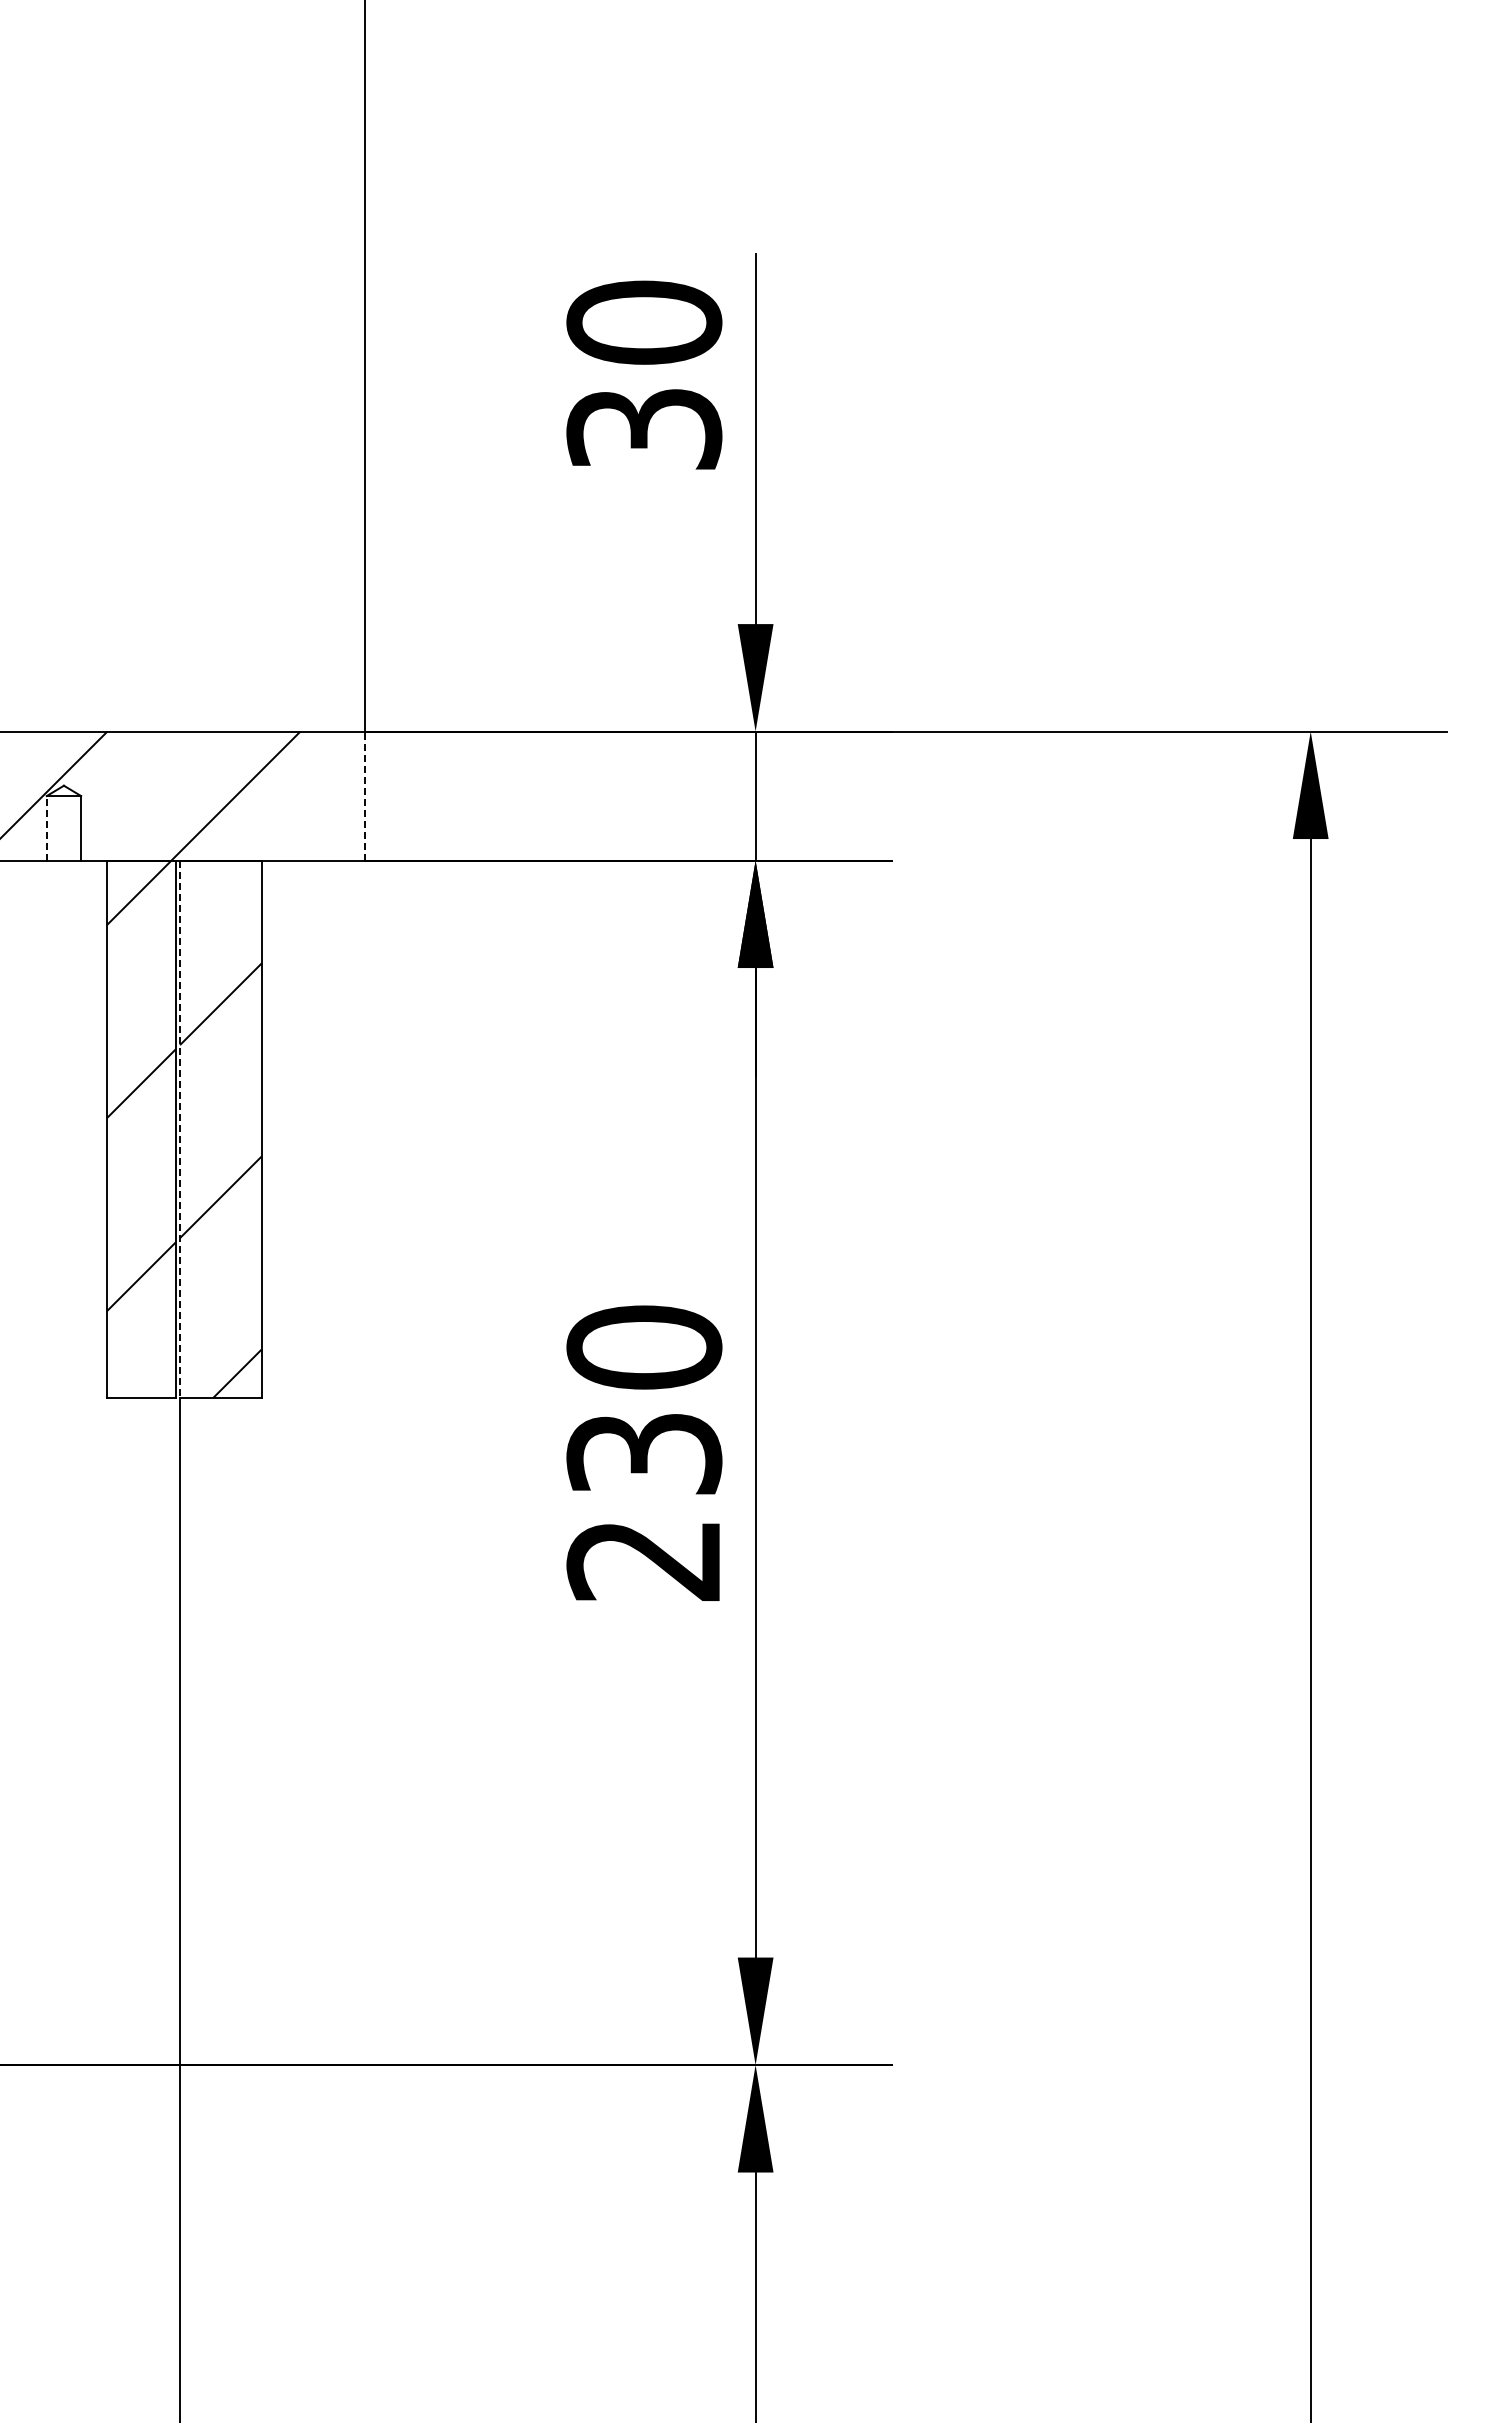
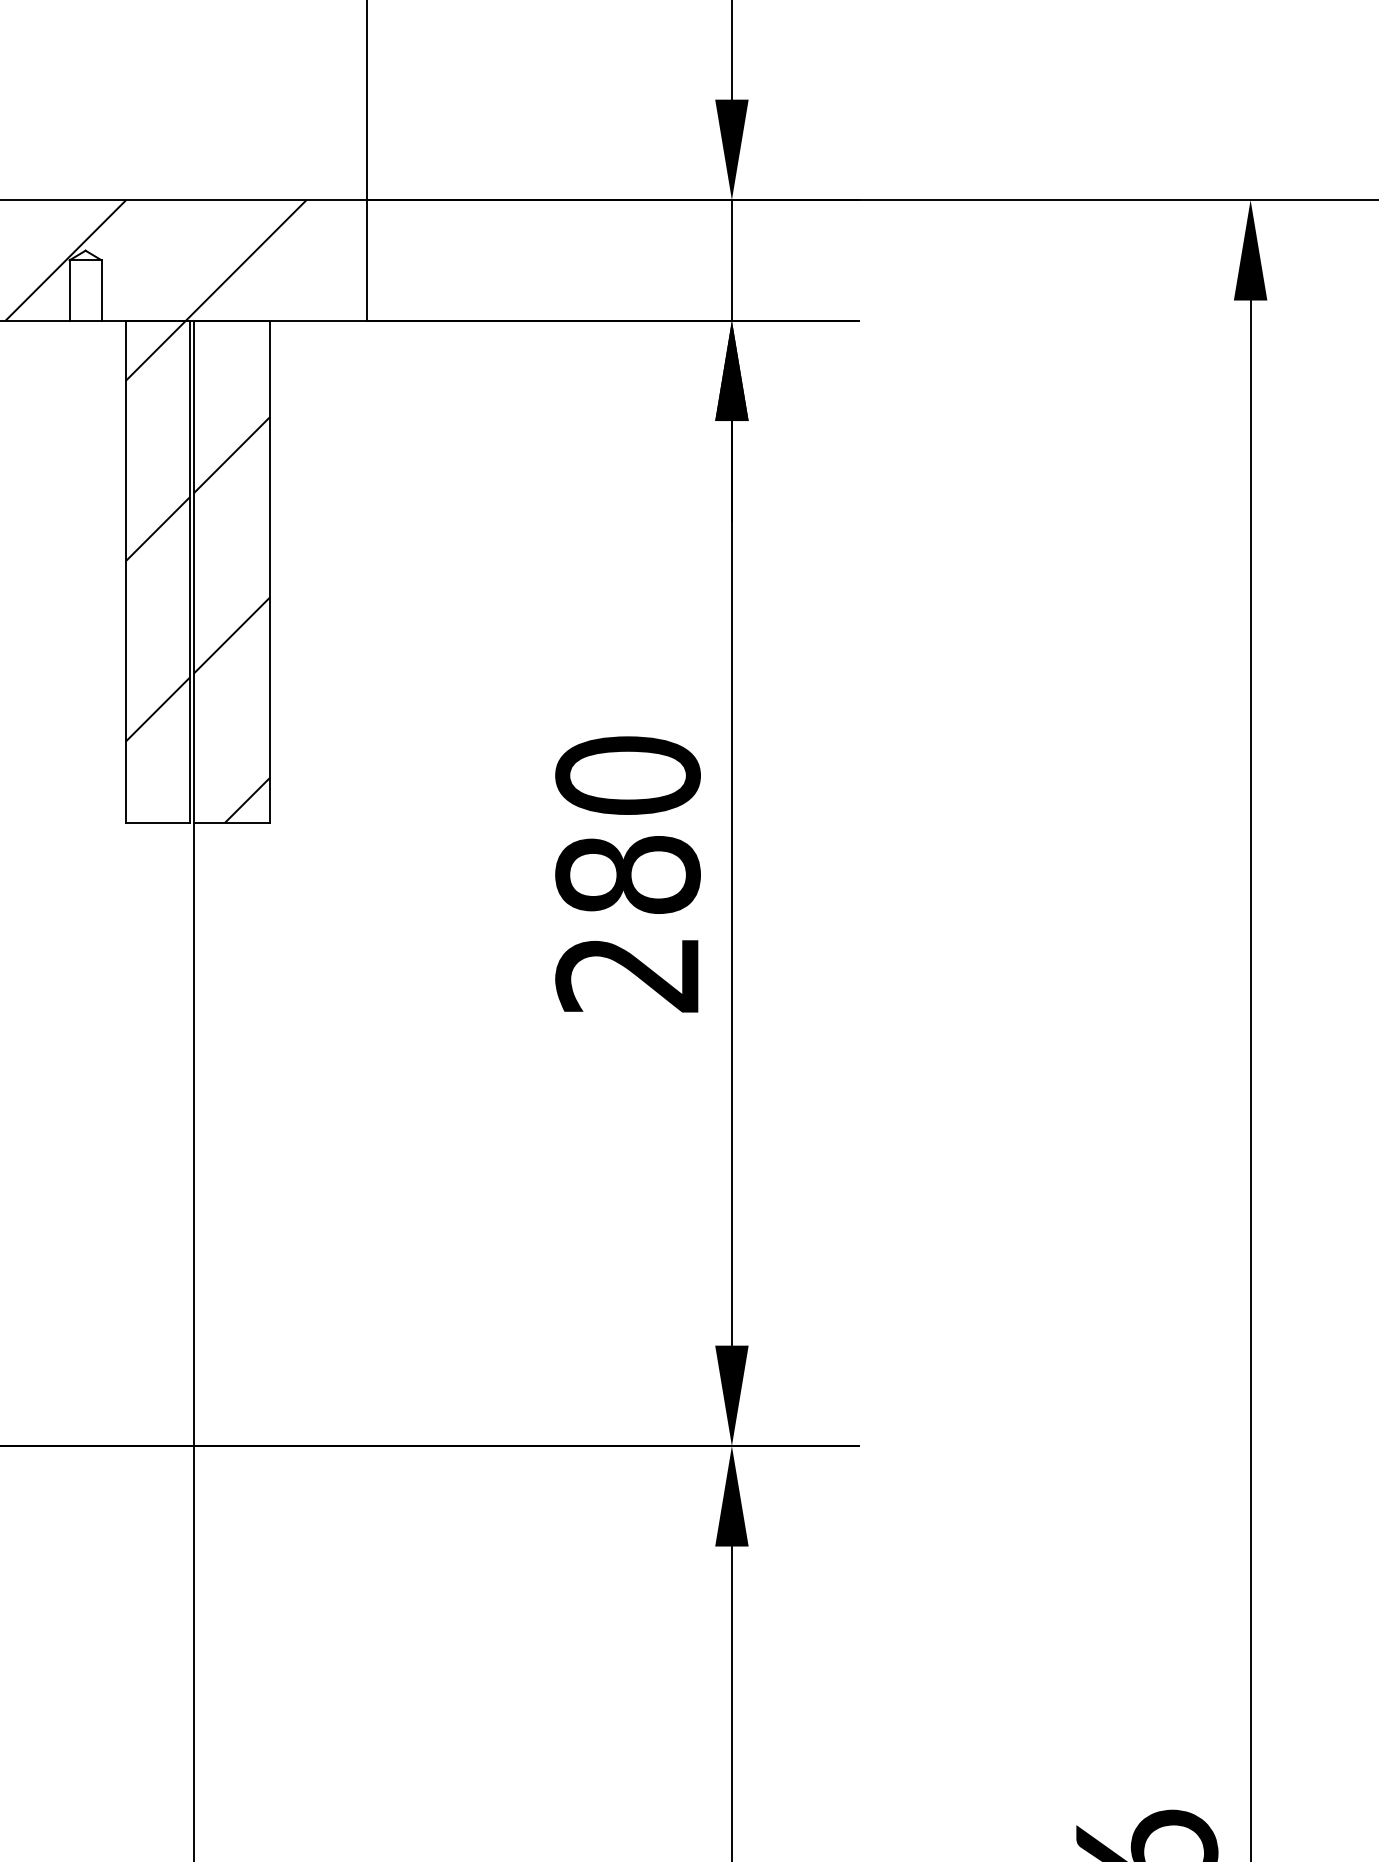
line: (364, 795) -> (366, 259), dashed -> solid
line: (46, 827) -> (69, 289), dashed -> solid
line: (180, 1129) -> (194, 571), dashed -> solid
text: (644, 1453) -> (628, 874), 230 -> 280

